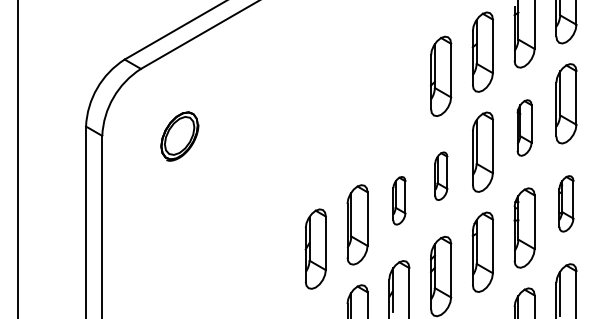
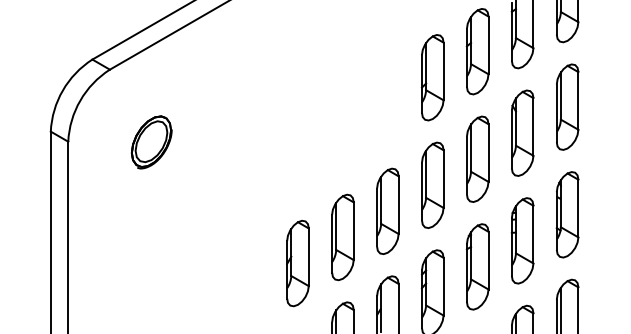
part: (524, 127) -> (522, 132), size x1.43
part: (441, 175) -> (433, 184), size x1.67
part: (399, 200) -> (388, 211), size x1.67
part: (566, 203) -> (567, 214), size x1.43

